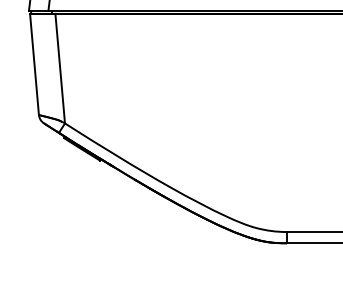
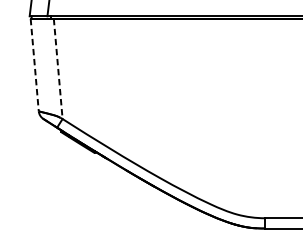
line: (34, 64) -> (34, 65), solid -> dashed
line: (60, 69) -> (58, 69), solid -> dashed

